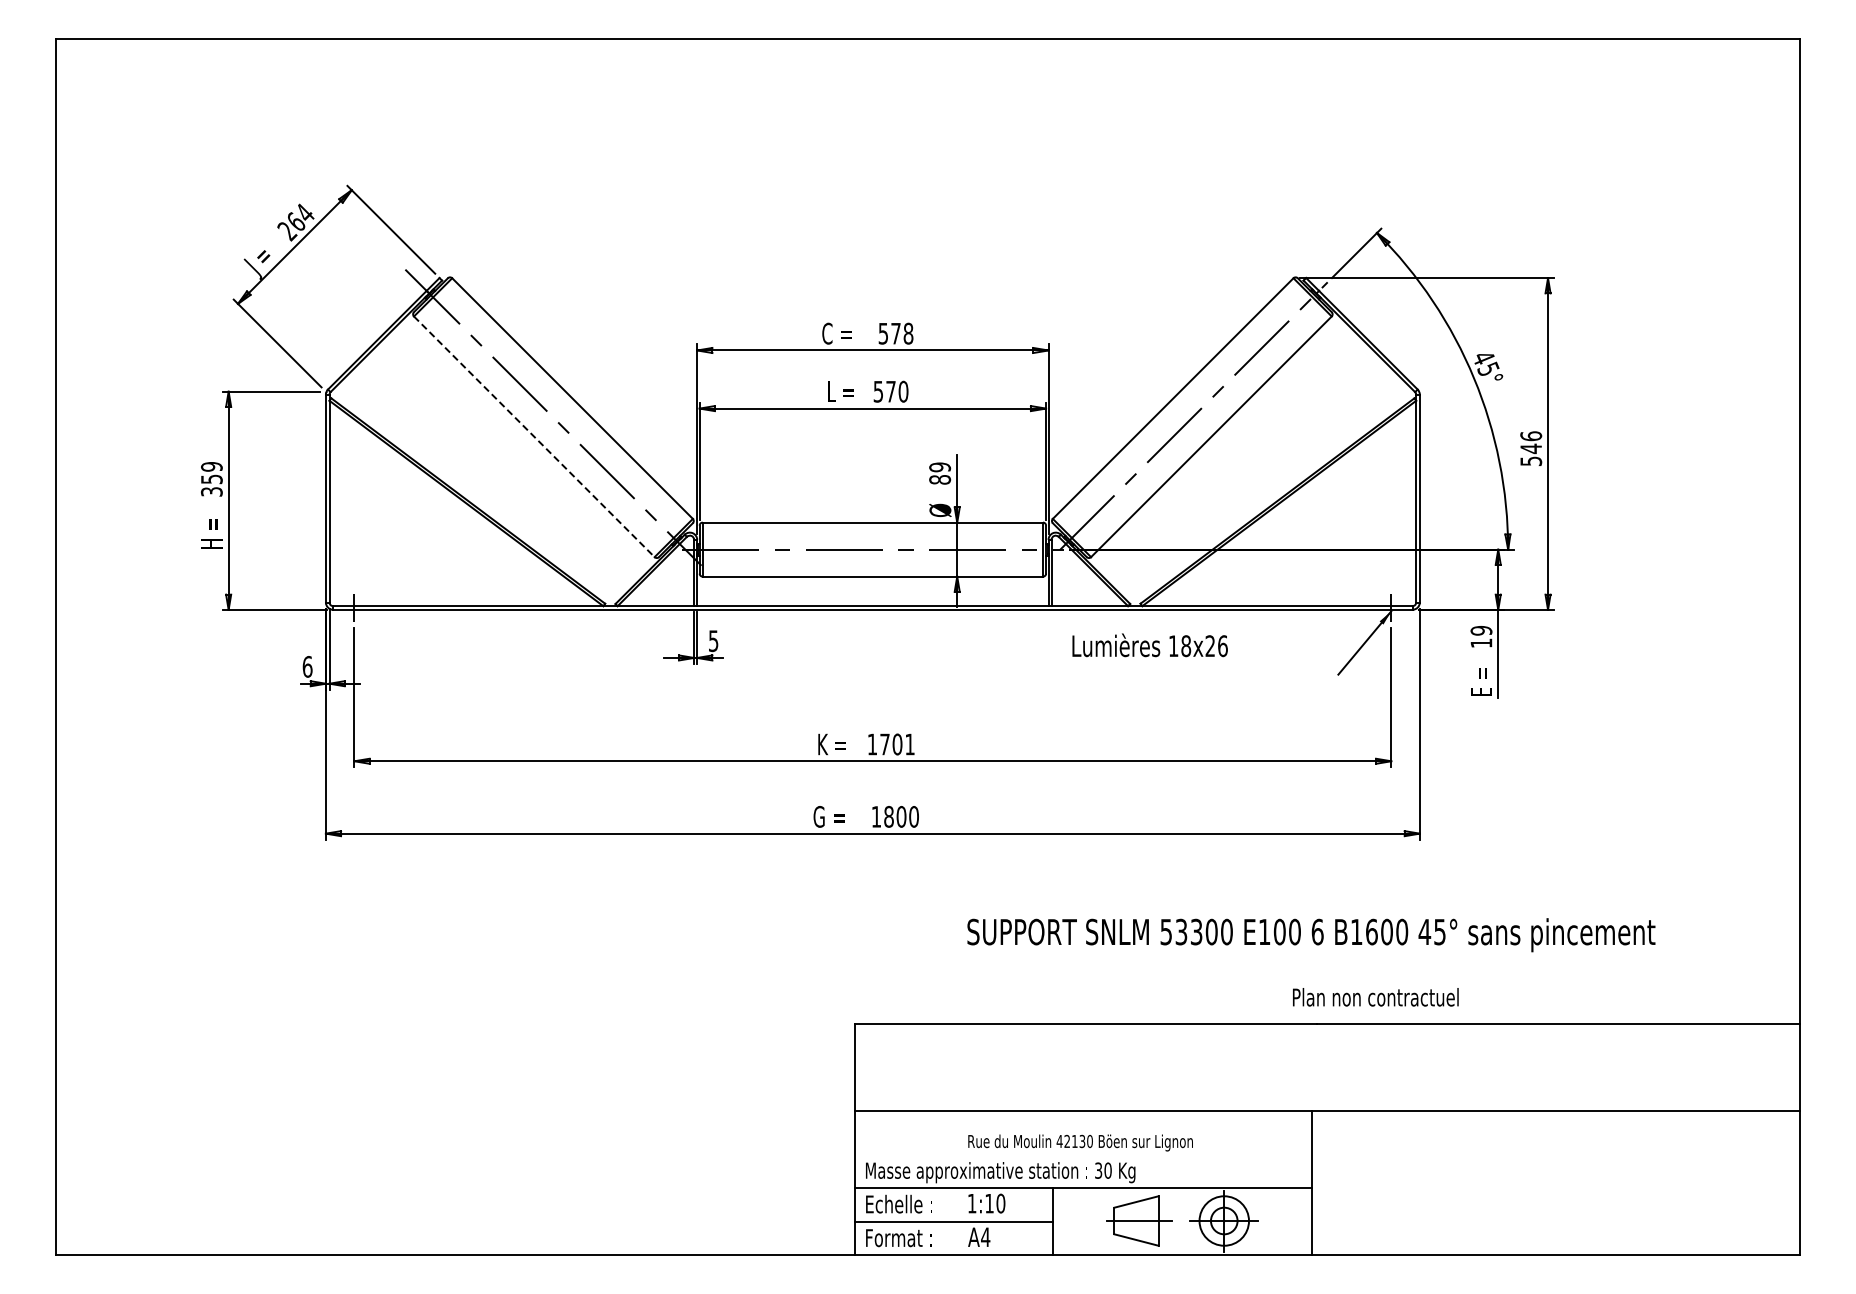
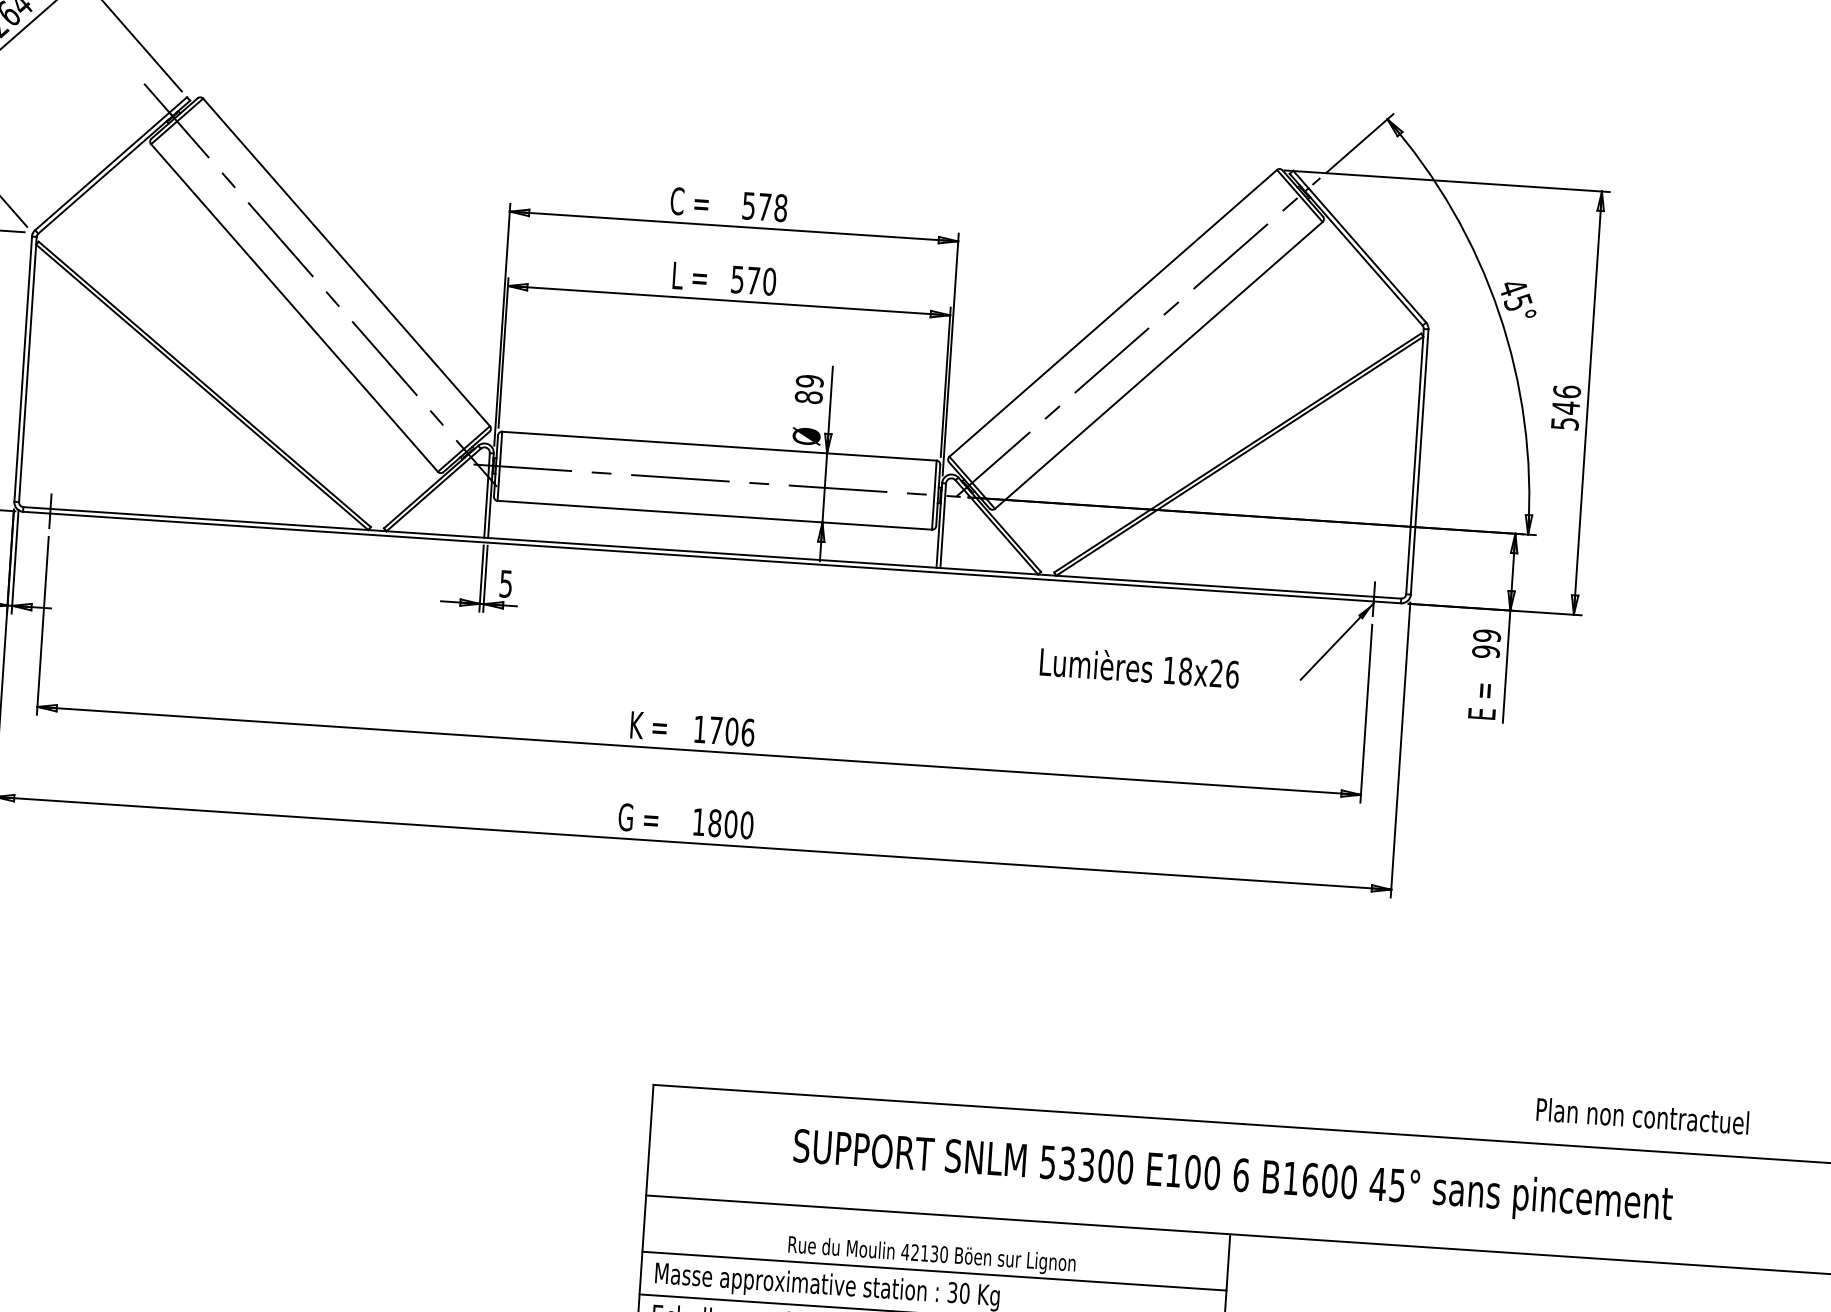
line: (534, 437) -> (294, 308), dashed -> solid
text: (1481, 643) -> (1486, 652), 19 -> 99
text: (1149, 645) -> (1138, 667), moved
text: (910, 744) -> (748, 732), 1701 -> 1706
text: (1311, 935) -> (1233, 1178), moved
text: (1375, 997) -> (1642, 1116), moved
line: (1083, 1154) -> (934, 1270), added

